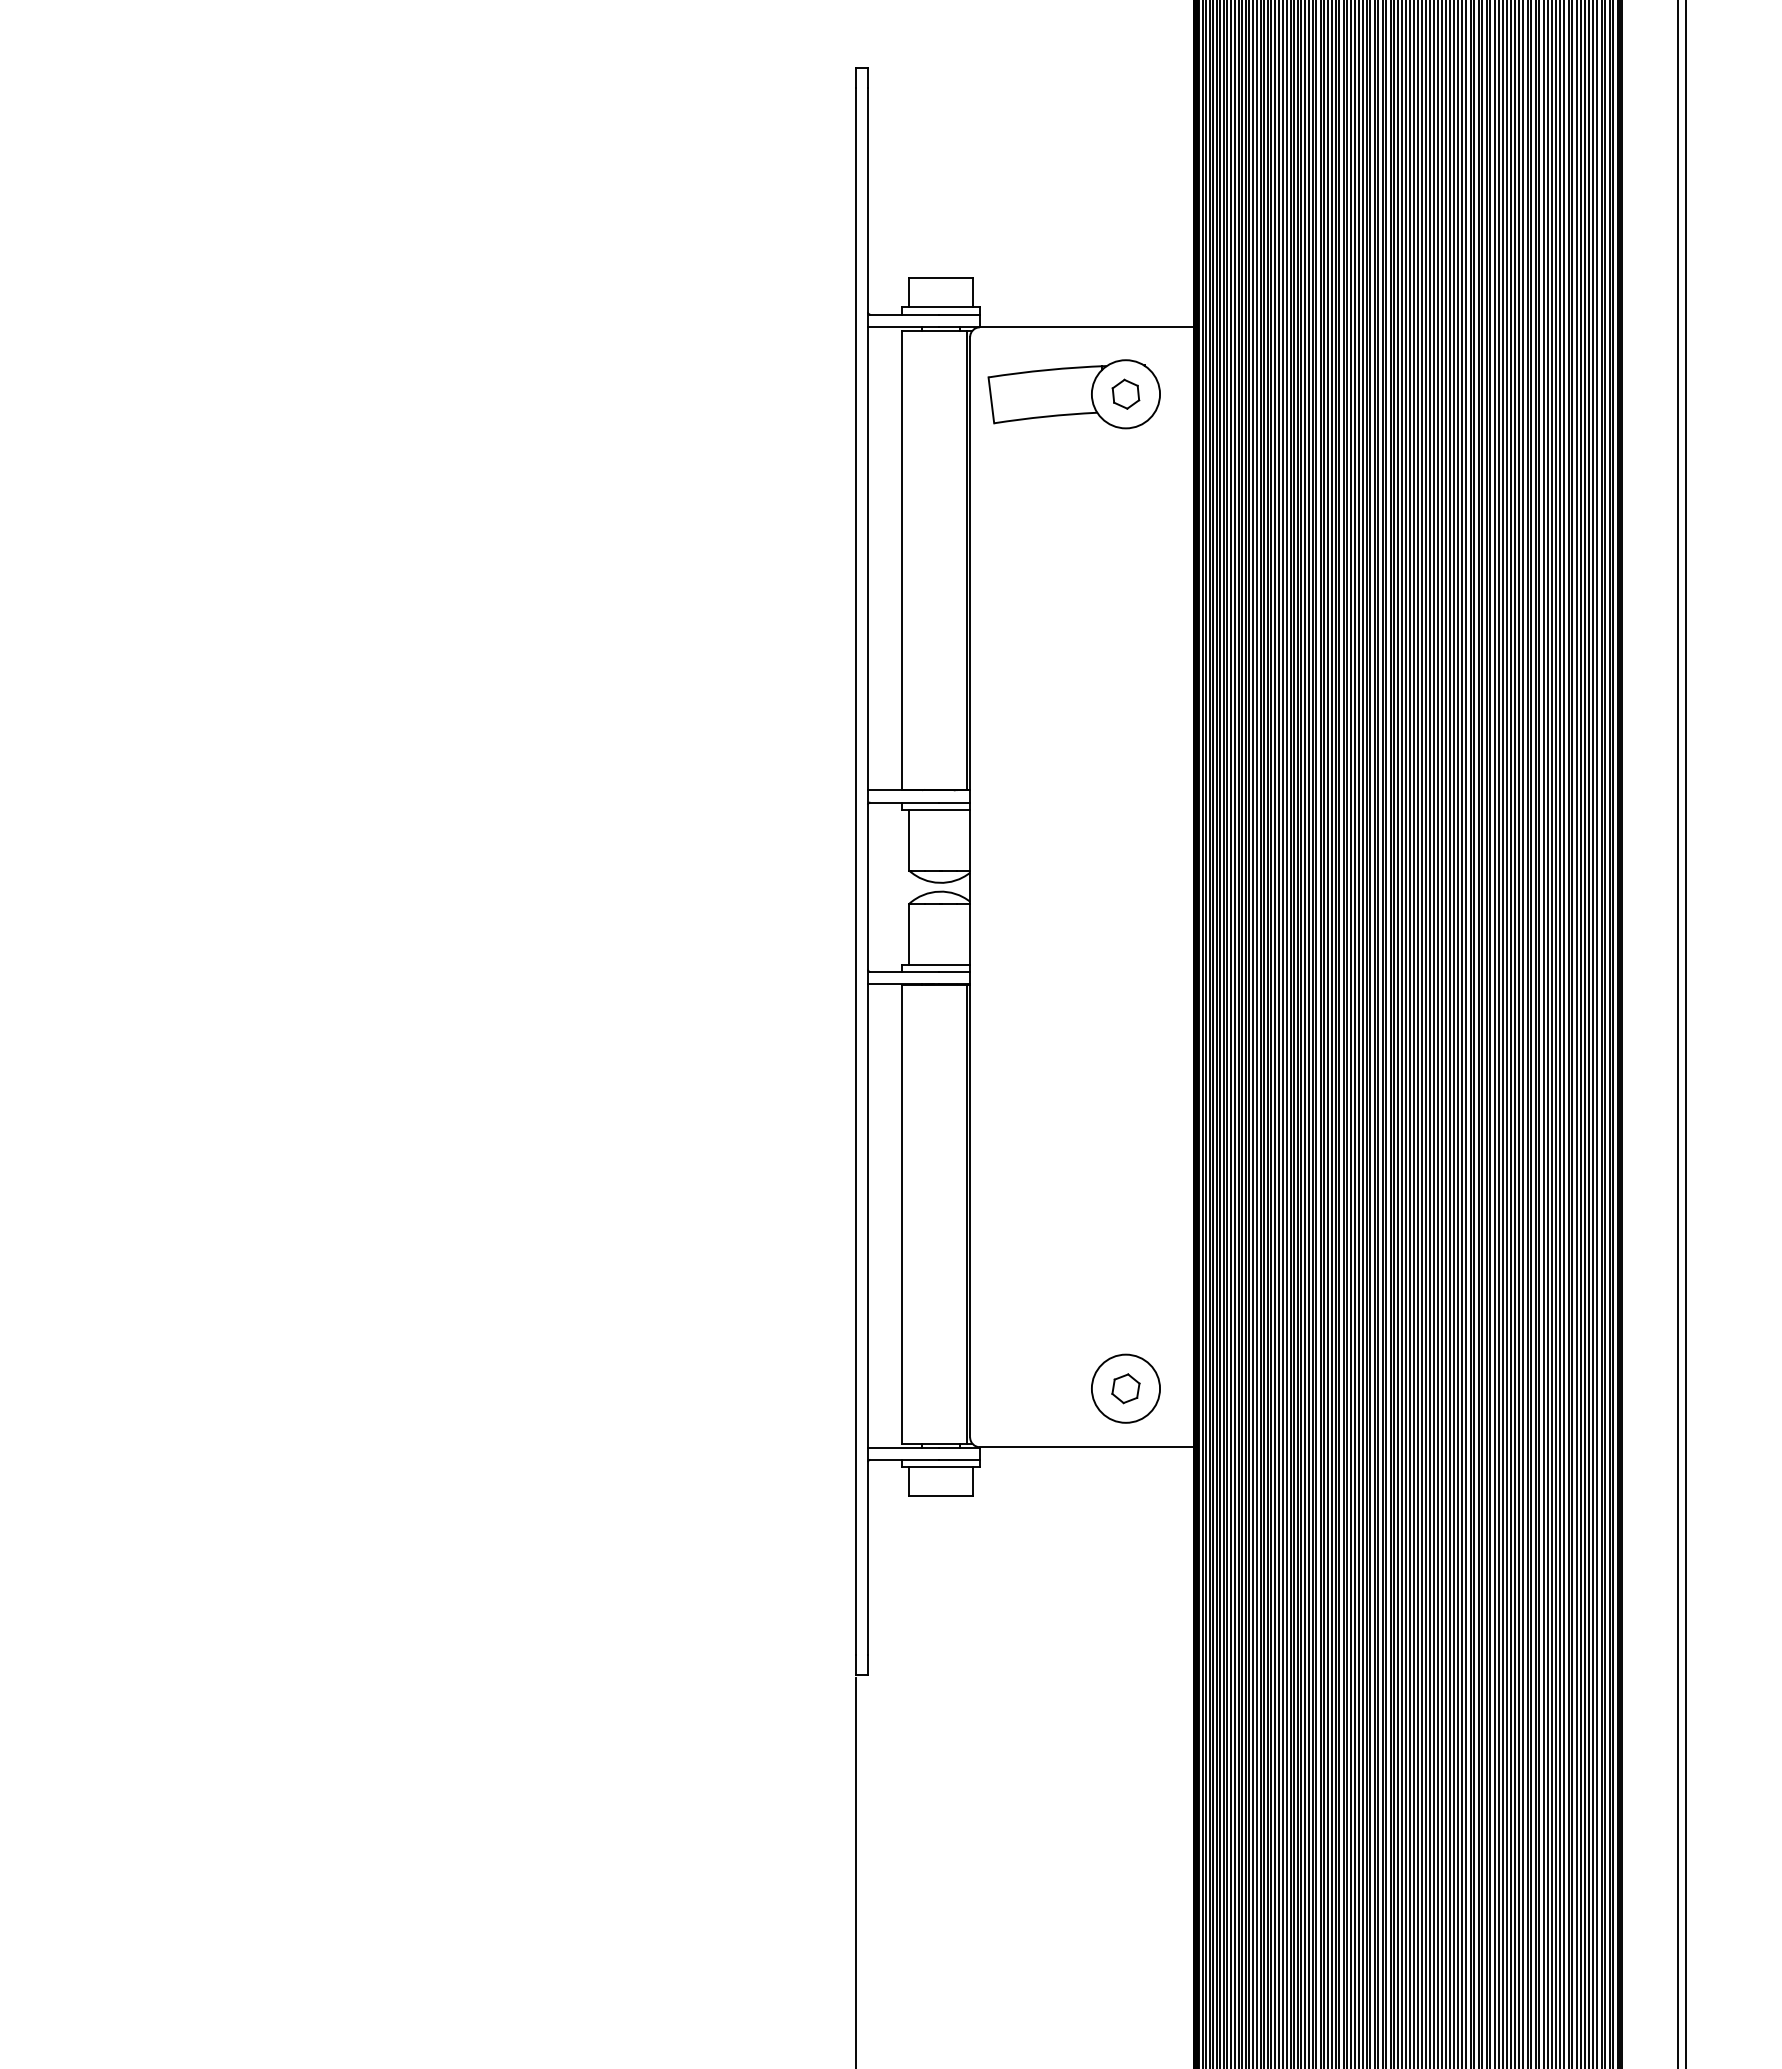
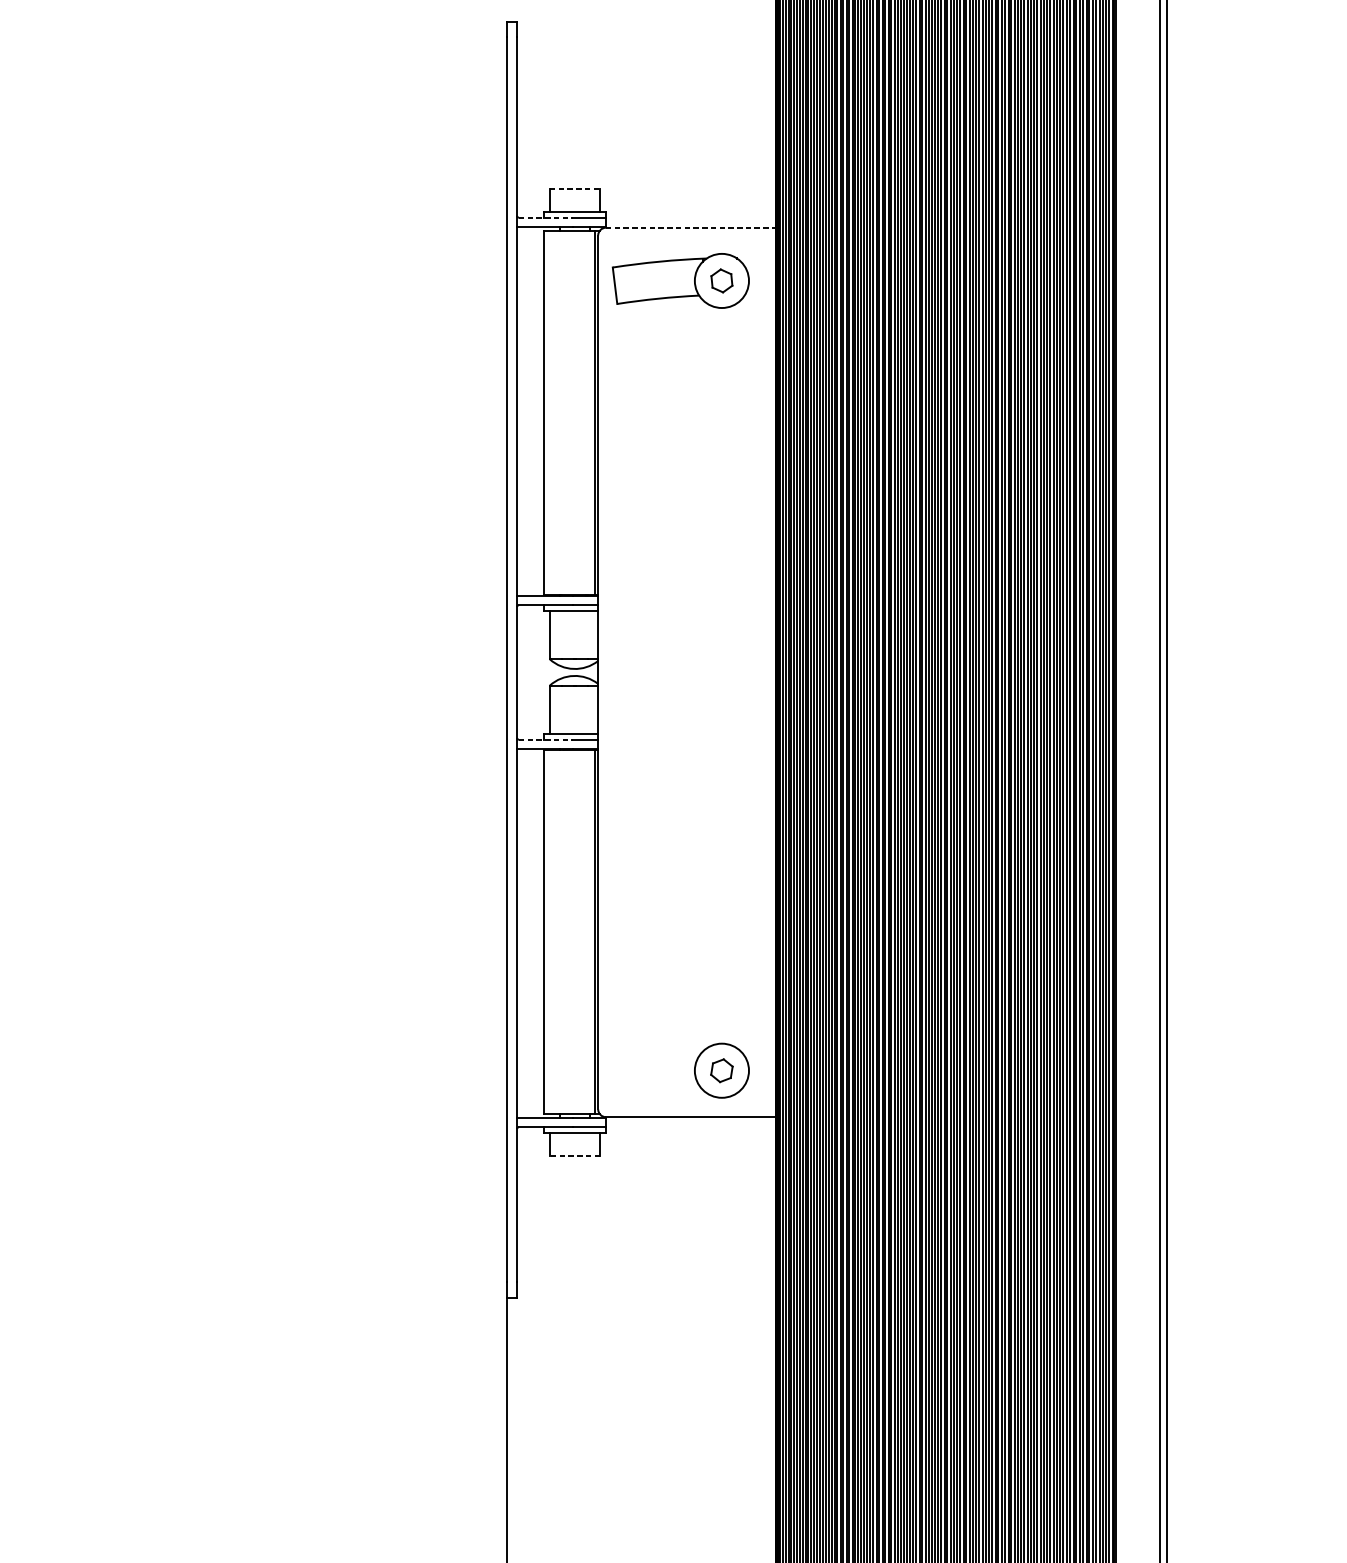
line: (940, 278) -> (574, 188), solid -> dashed
line: (904, 314) -> (546, 217), solid -> dashed
line: (1087, 327) -> (691, 227), solid -> dashed
line: (904, 971) -> (546, 739), solid -> dashed
line: (940, 1496) -> (574, 1156), solid -> dashed

